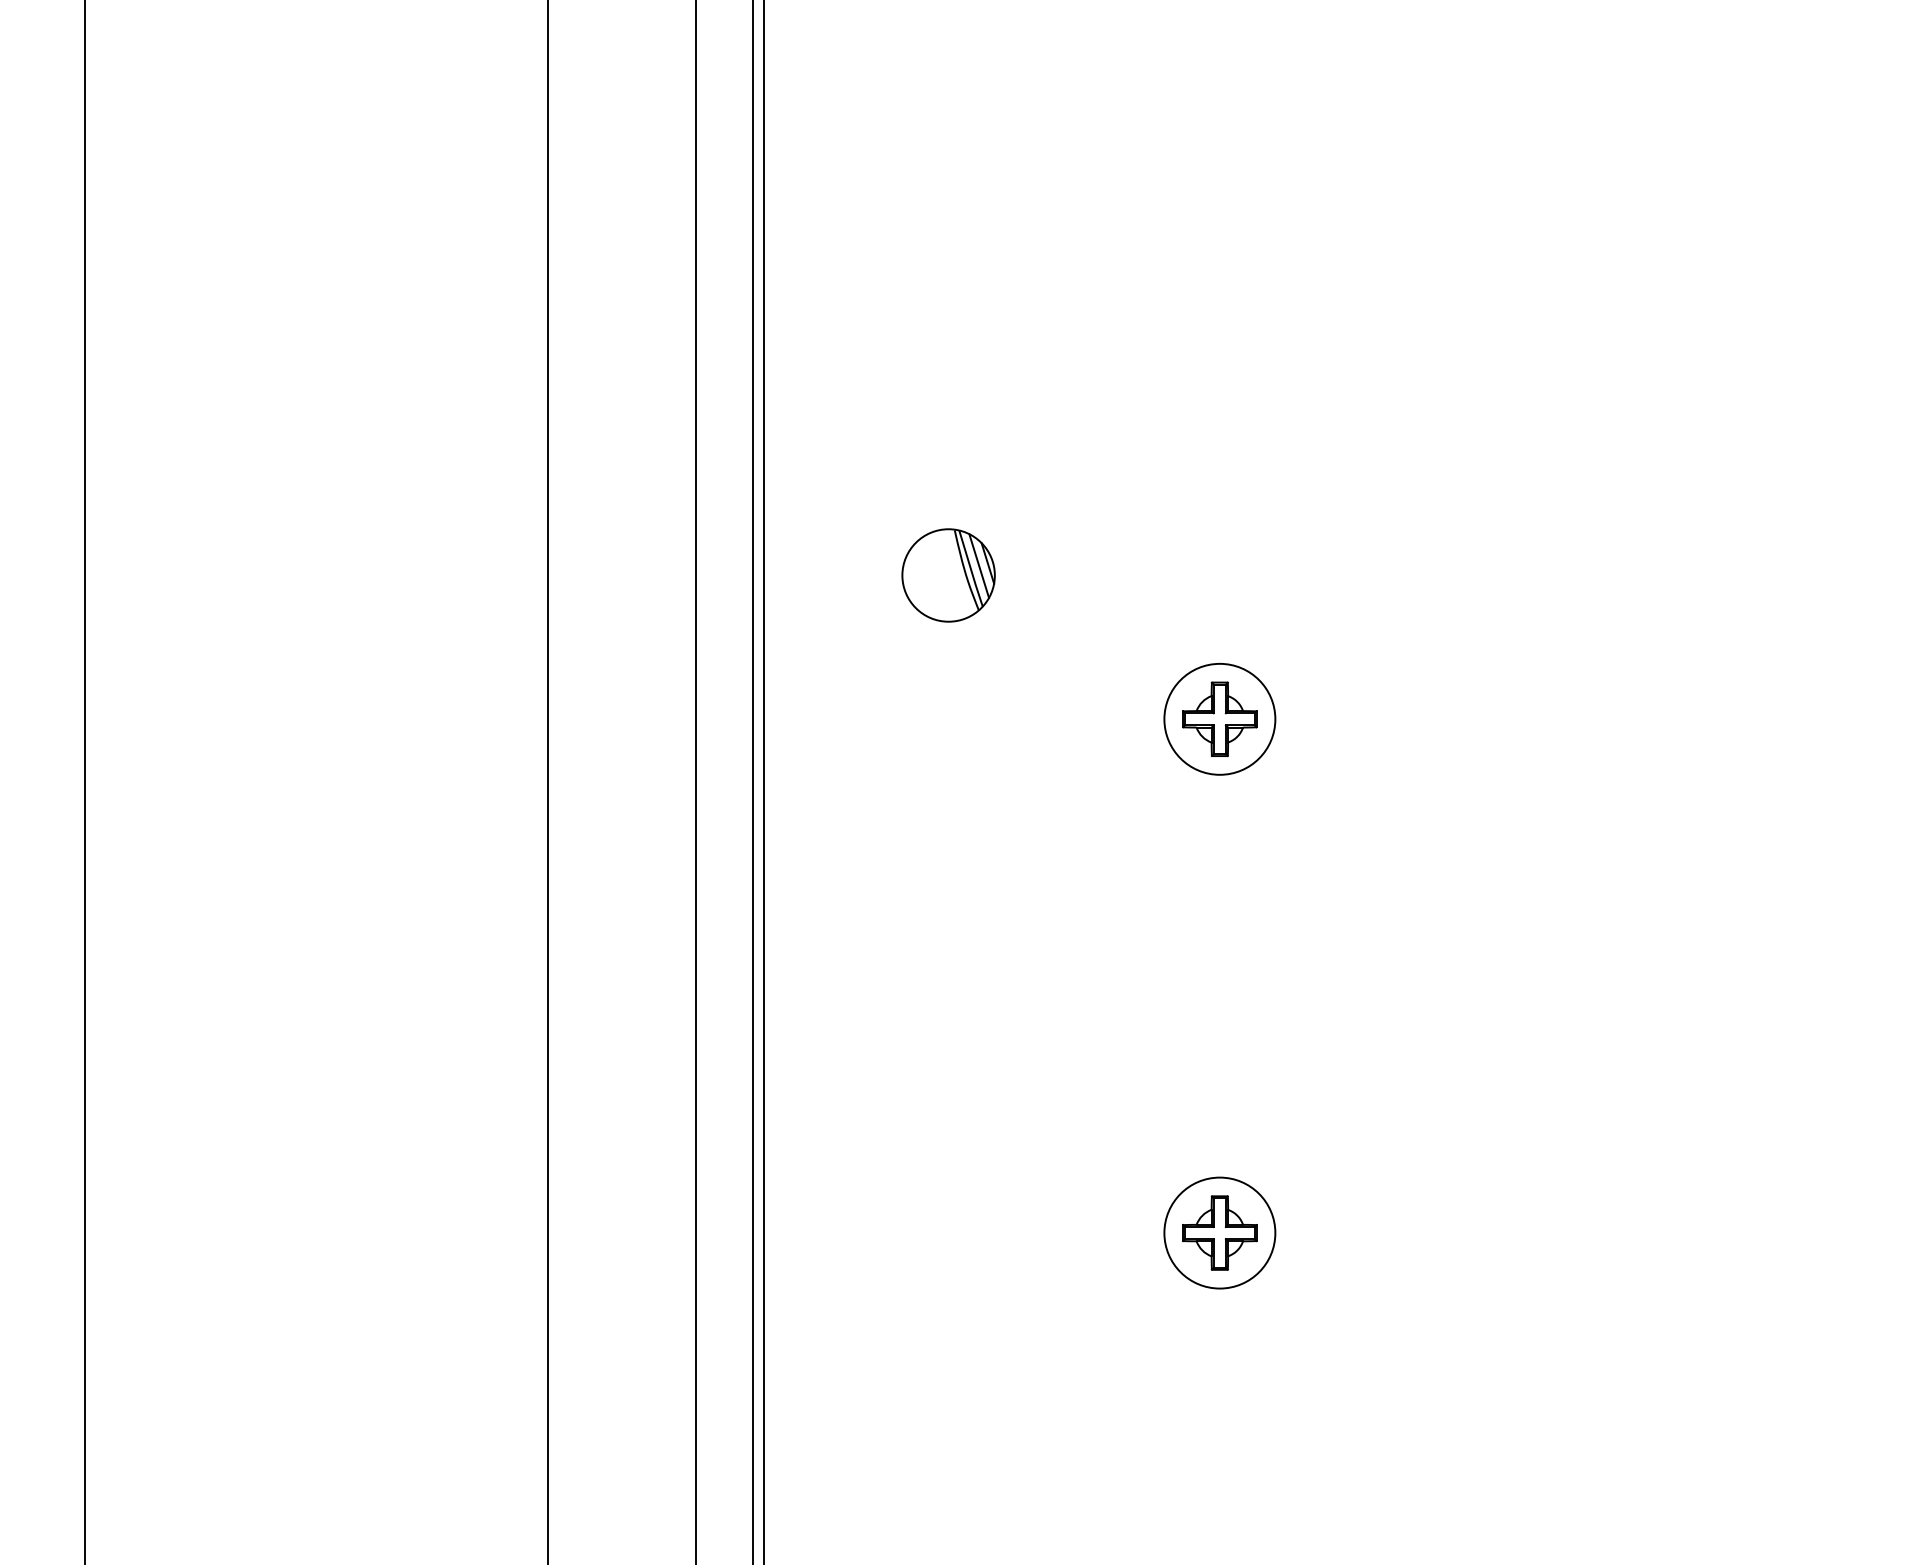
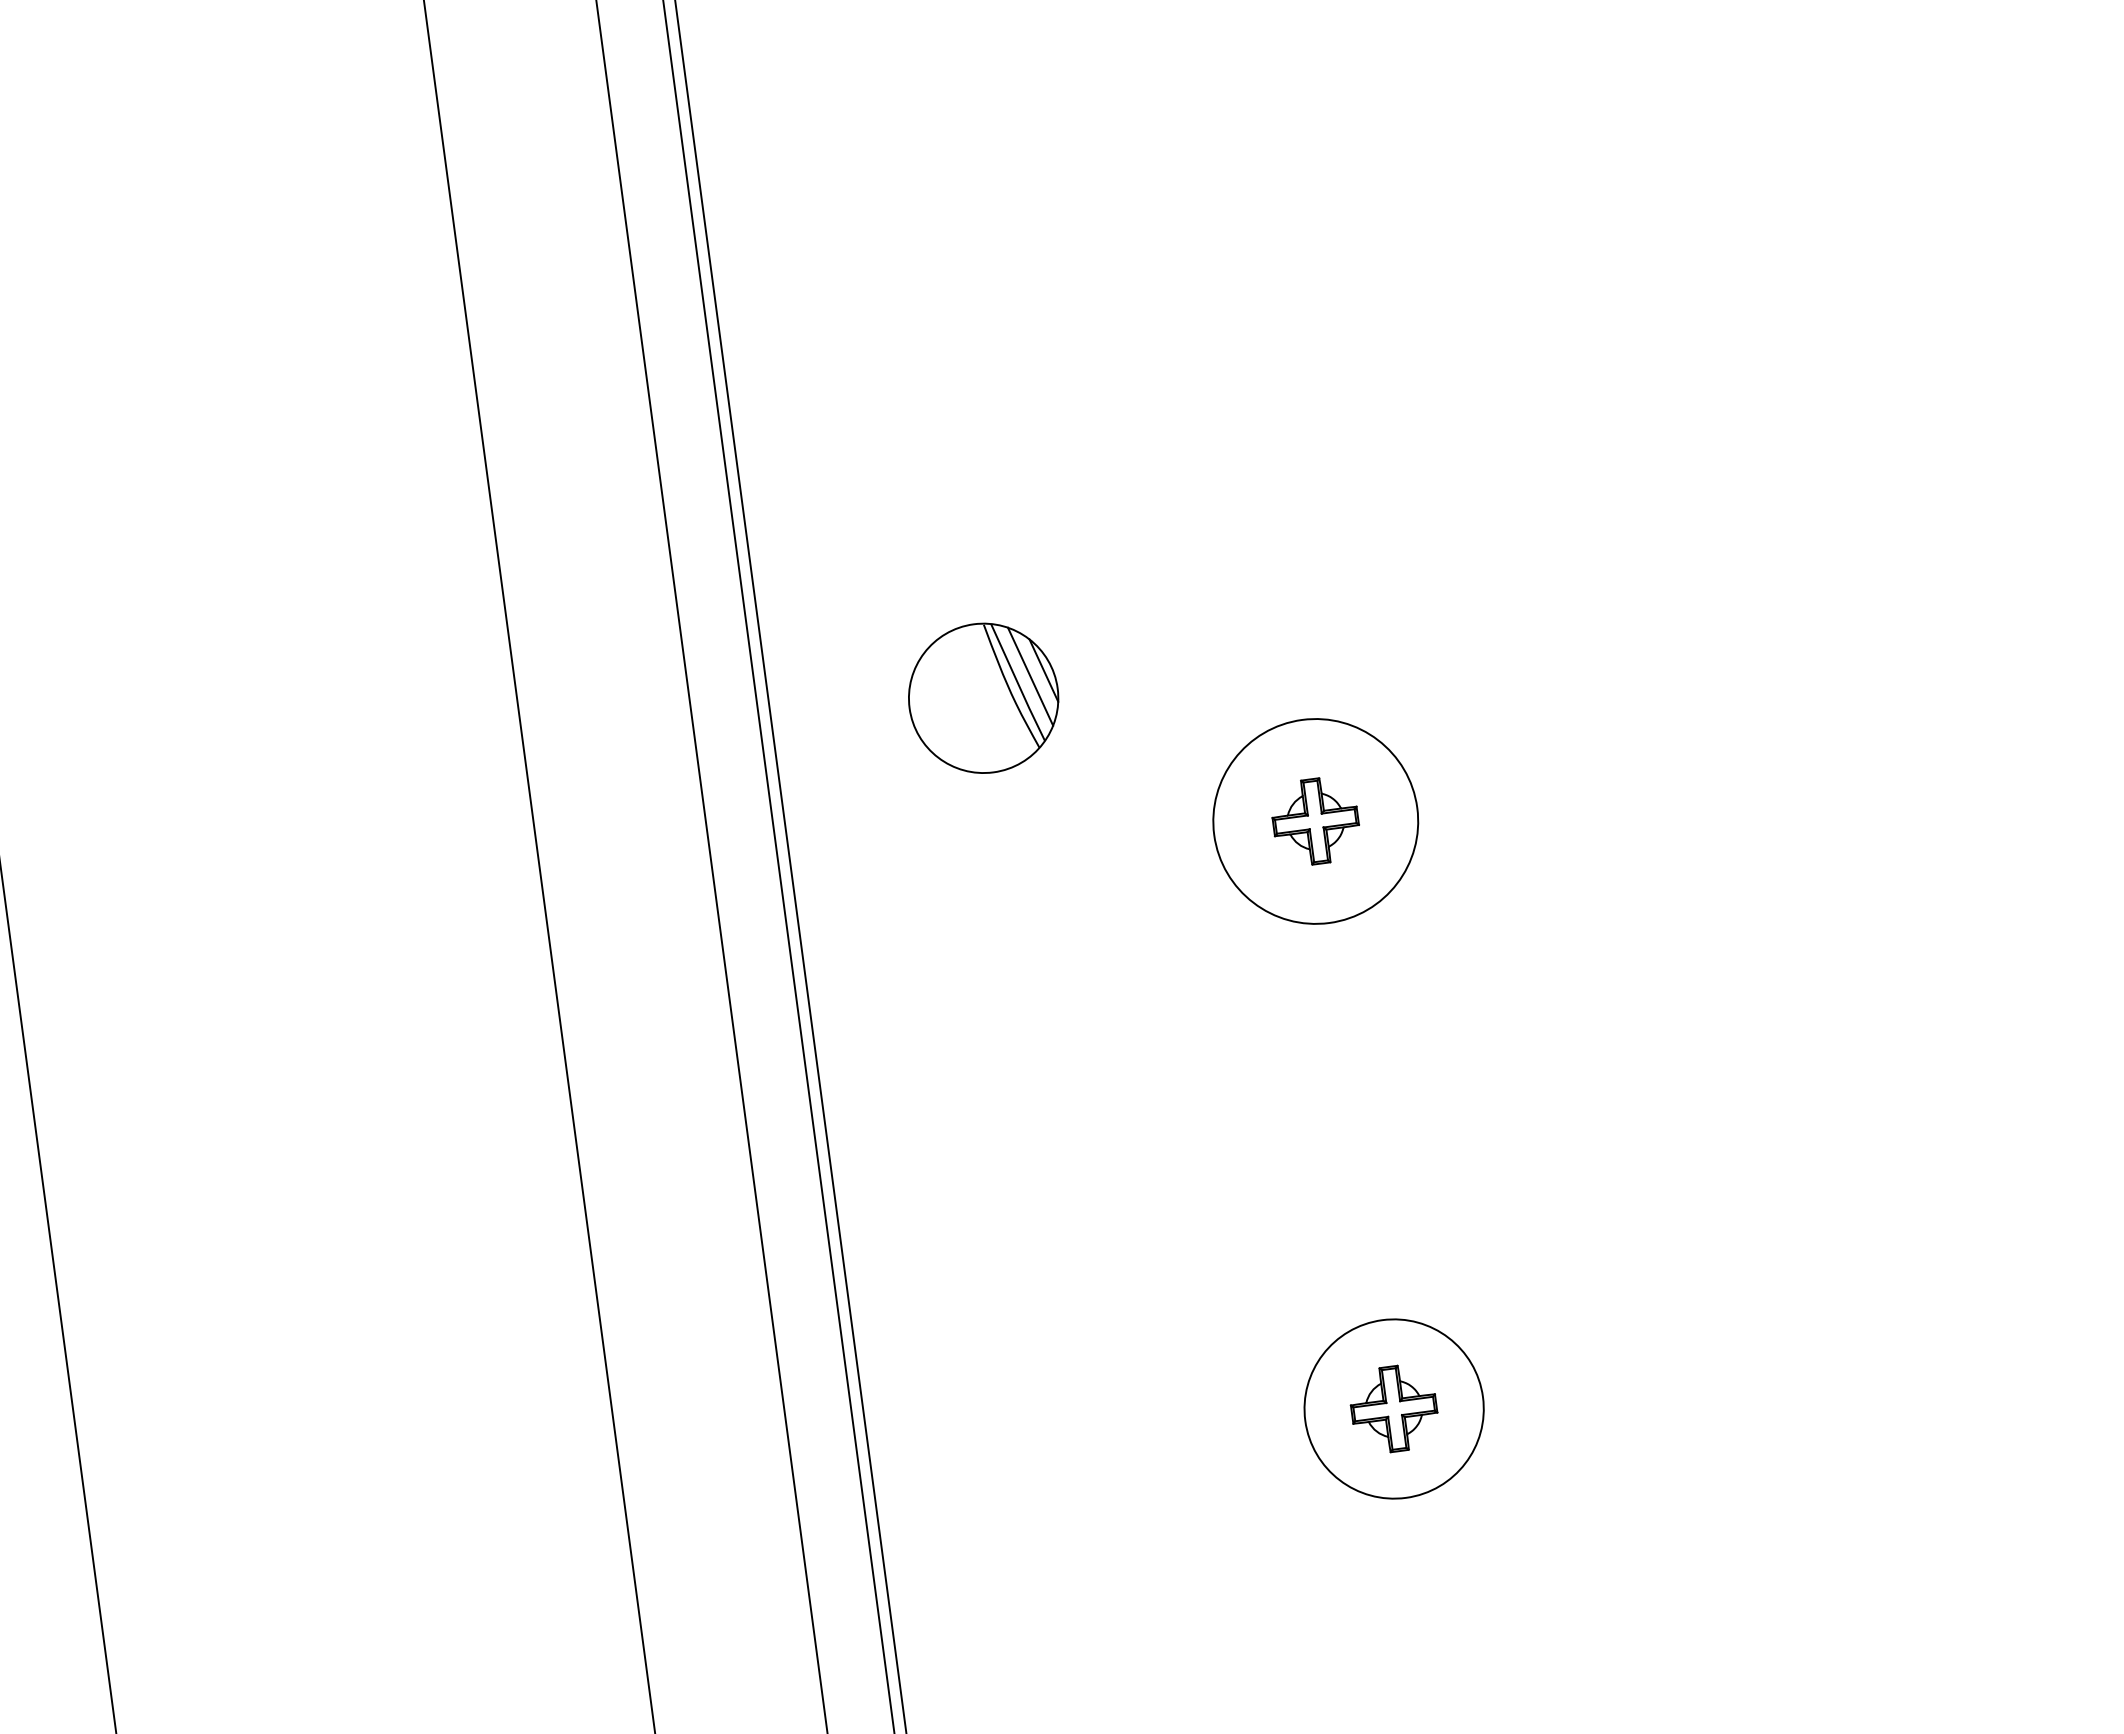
part: (948, 575) -> (983, 698), size x1.4
circle: (1219, 718) -> (1315, 820), size x1.6
circle: (1219, 1232) -> (1393, 1408), size x1.4

